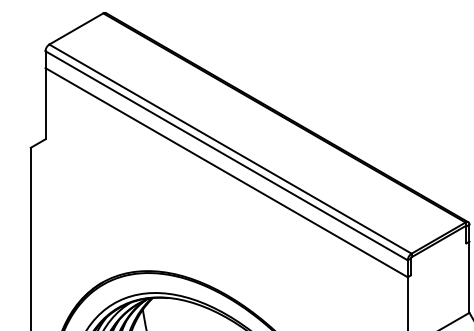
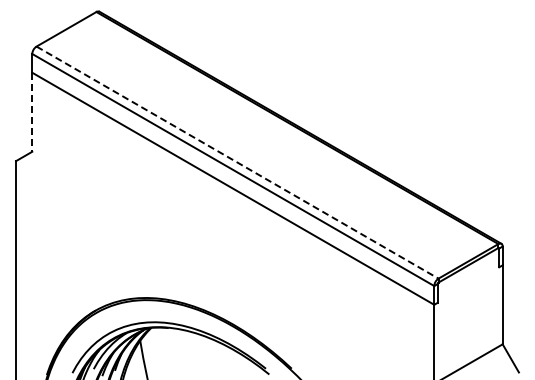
line: (45, 103) -> (32, 112), solid -> dashed
line: (230, 149) -> (237, 162), solid -> dashed

